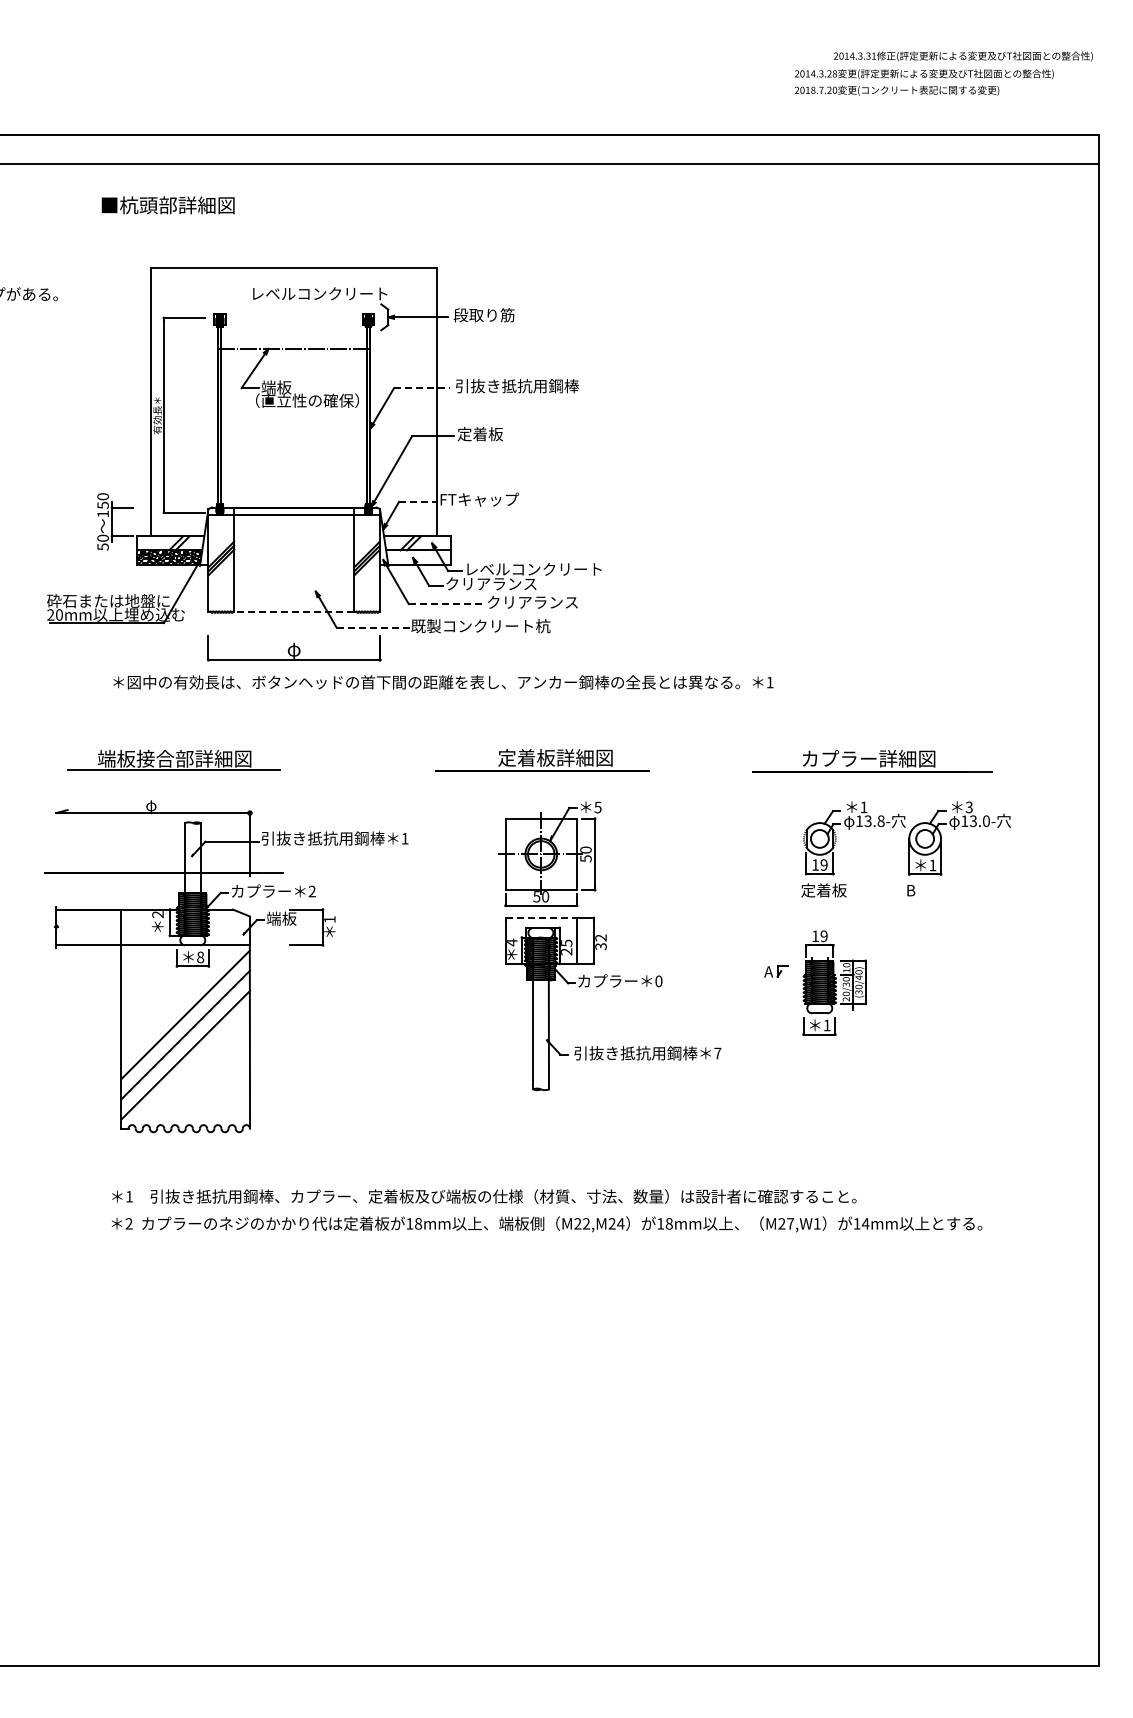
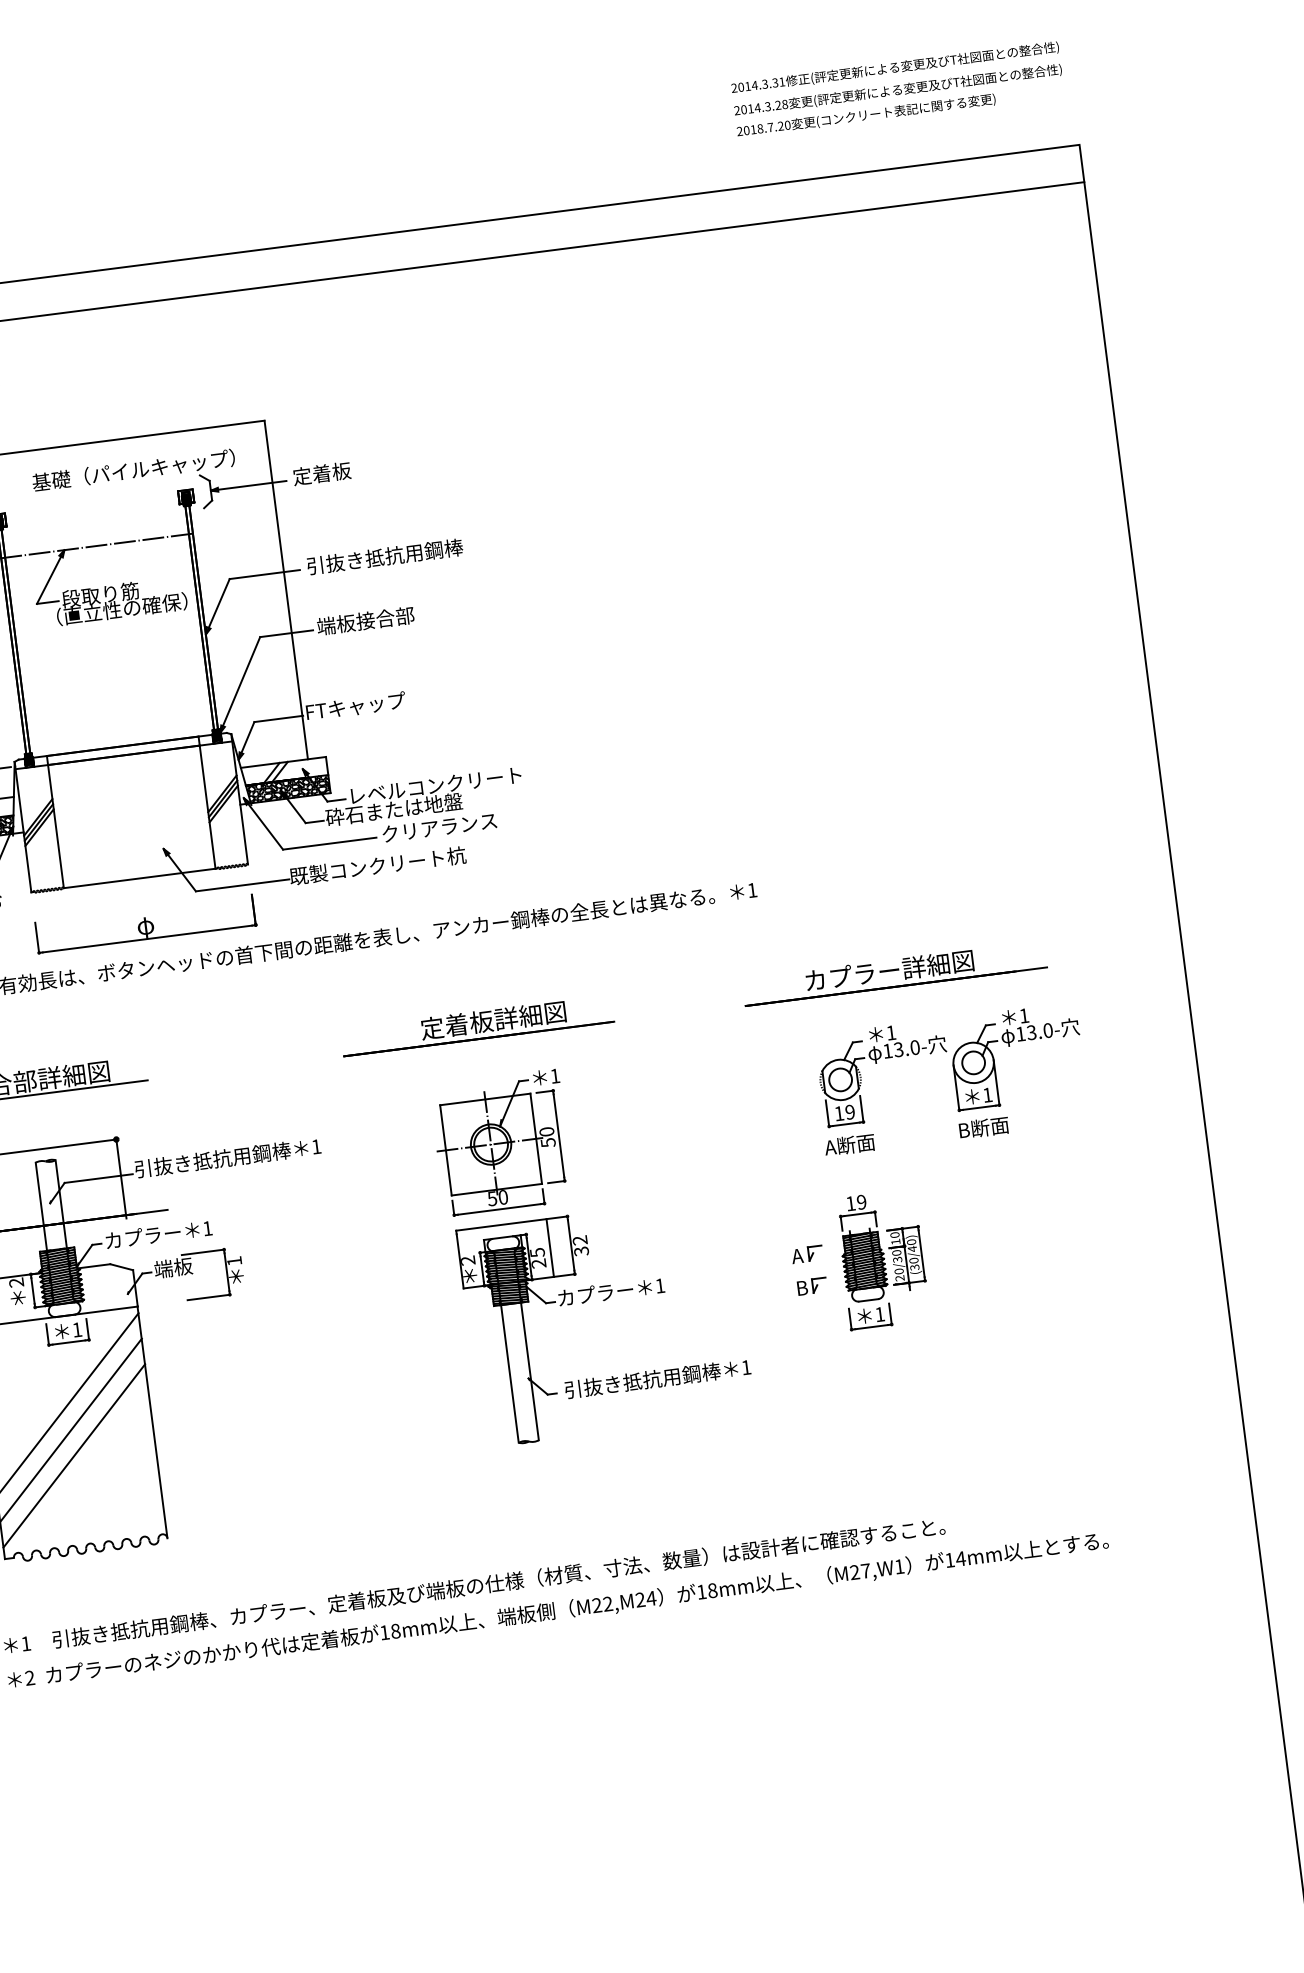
text: (924, 82) -> (899, 100), moved
text: (330, 293) -> (133, 469), レベルコンクリート -> 基礎（パイルキャップ）
text: (483, 315) -> (330, 472), 段取り筋 -> 定着板
text: (291, 387) -> (99, 595), 端板 -> 段取り筋
line: (421, 388) -> (264, 575), dashed -> solid
text: (495, 434) -> (365, 621), 定着板 -> 端板接合部
line: (418, 501) -> (278, 718), dashed -> solid
hatch: (418, 557) -> (287, 789), added
text: (499, 583) -> (394, 809), クリアランス -> 砕石または地盤
line: (445, 604) -> (329, 844), dashed -> solid
line: (293, 612) -> (138, 879), dashed -> solid
line: (373, 627) -> (242, 885), dashed -> solid
text: (597, 807) -> (554, 1076), 5 -> 1
text: (968, 807) -> (1023, 1016), 3 -> 1
text: (880, 821) -> (914, 1048), 13.8- -> 13.0-
text: (823, 890) -> (853, 1144), 定着板 -> A断面
text: (931, 890) -> (989, 1127), B -> B断面
text: (311, 891) -> (206, 1228), 2 -> 1
line: (541, 917) -> (501, 1224), dashed -> solid
text: (512, 942) -> (468, 1260), 4 -> 2
text: (200, 957) -> (77, 1329), 8 -> 1
text: (658, 981) -> (659, 1286), 0 -> 1
part: (776, 996) -> (811, 1286), added
text: (717, 1053) -> (745, 1367), 7 -> 1

